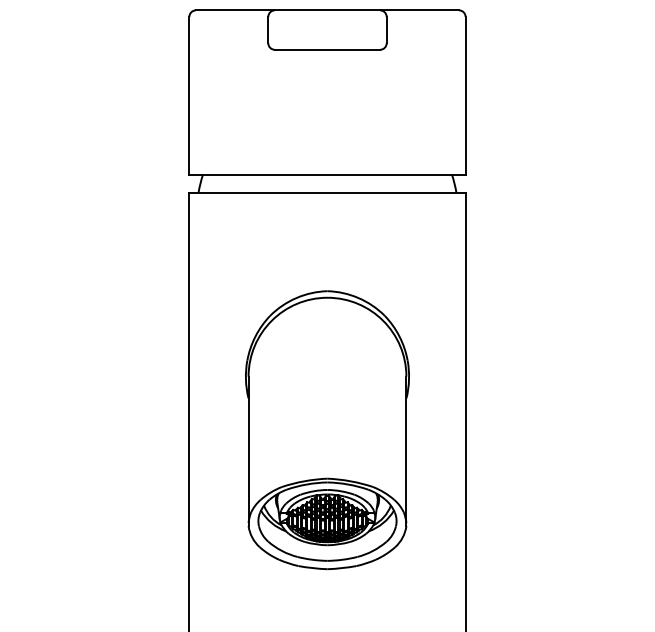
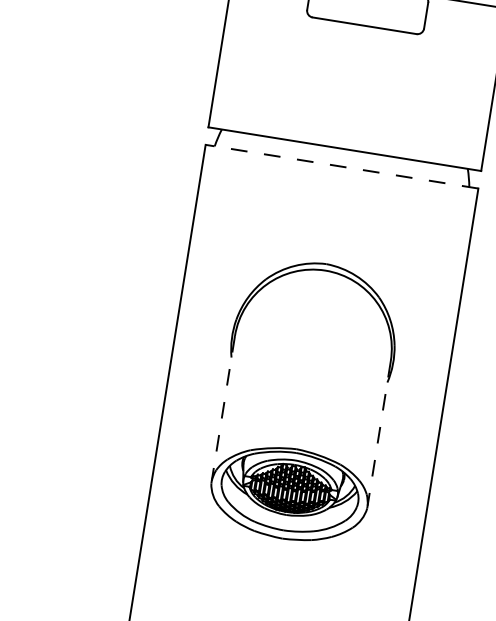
line: (327, 192) -> (342, 166), solid -> dashed
line: (248, 451) -> (223, 409), solid -> dashed
line: (406, 451) -> (379, 434), solid -> dashed

